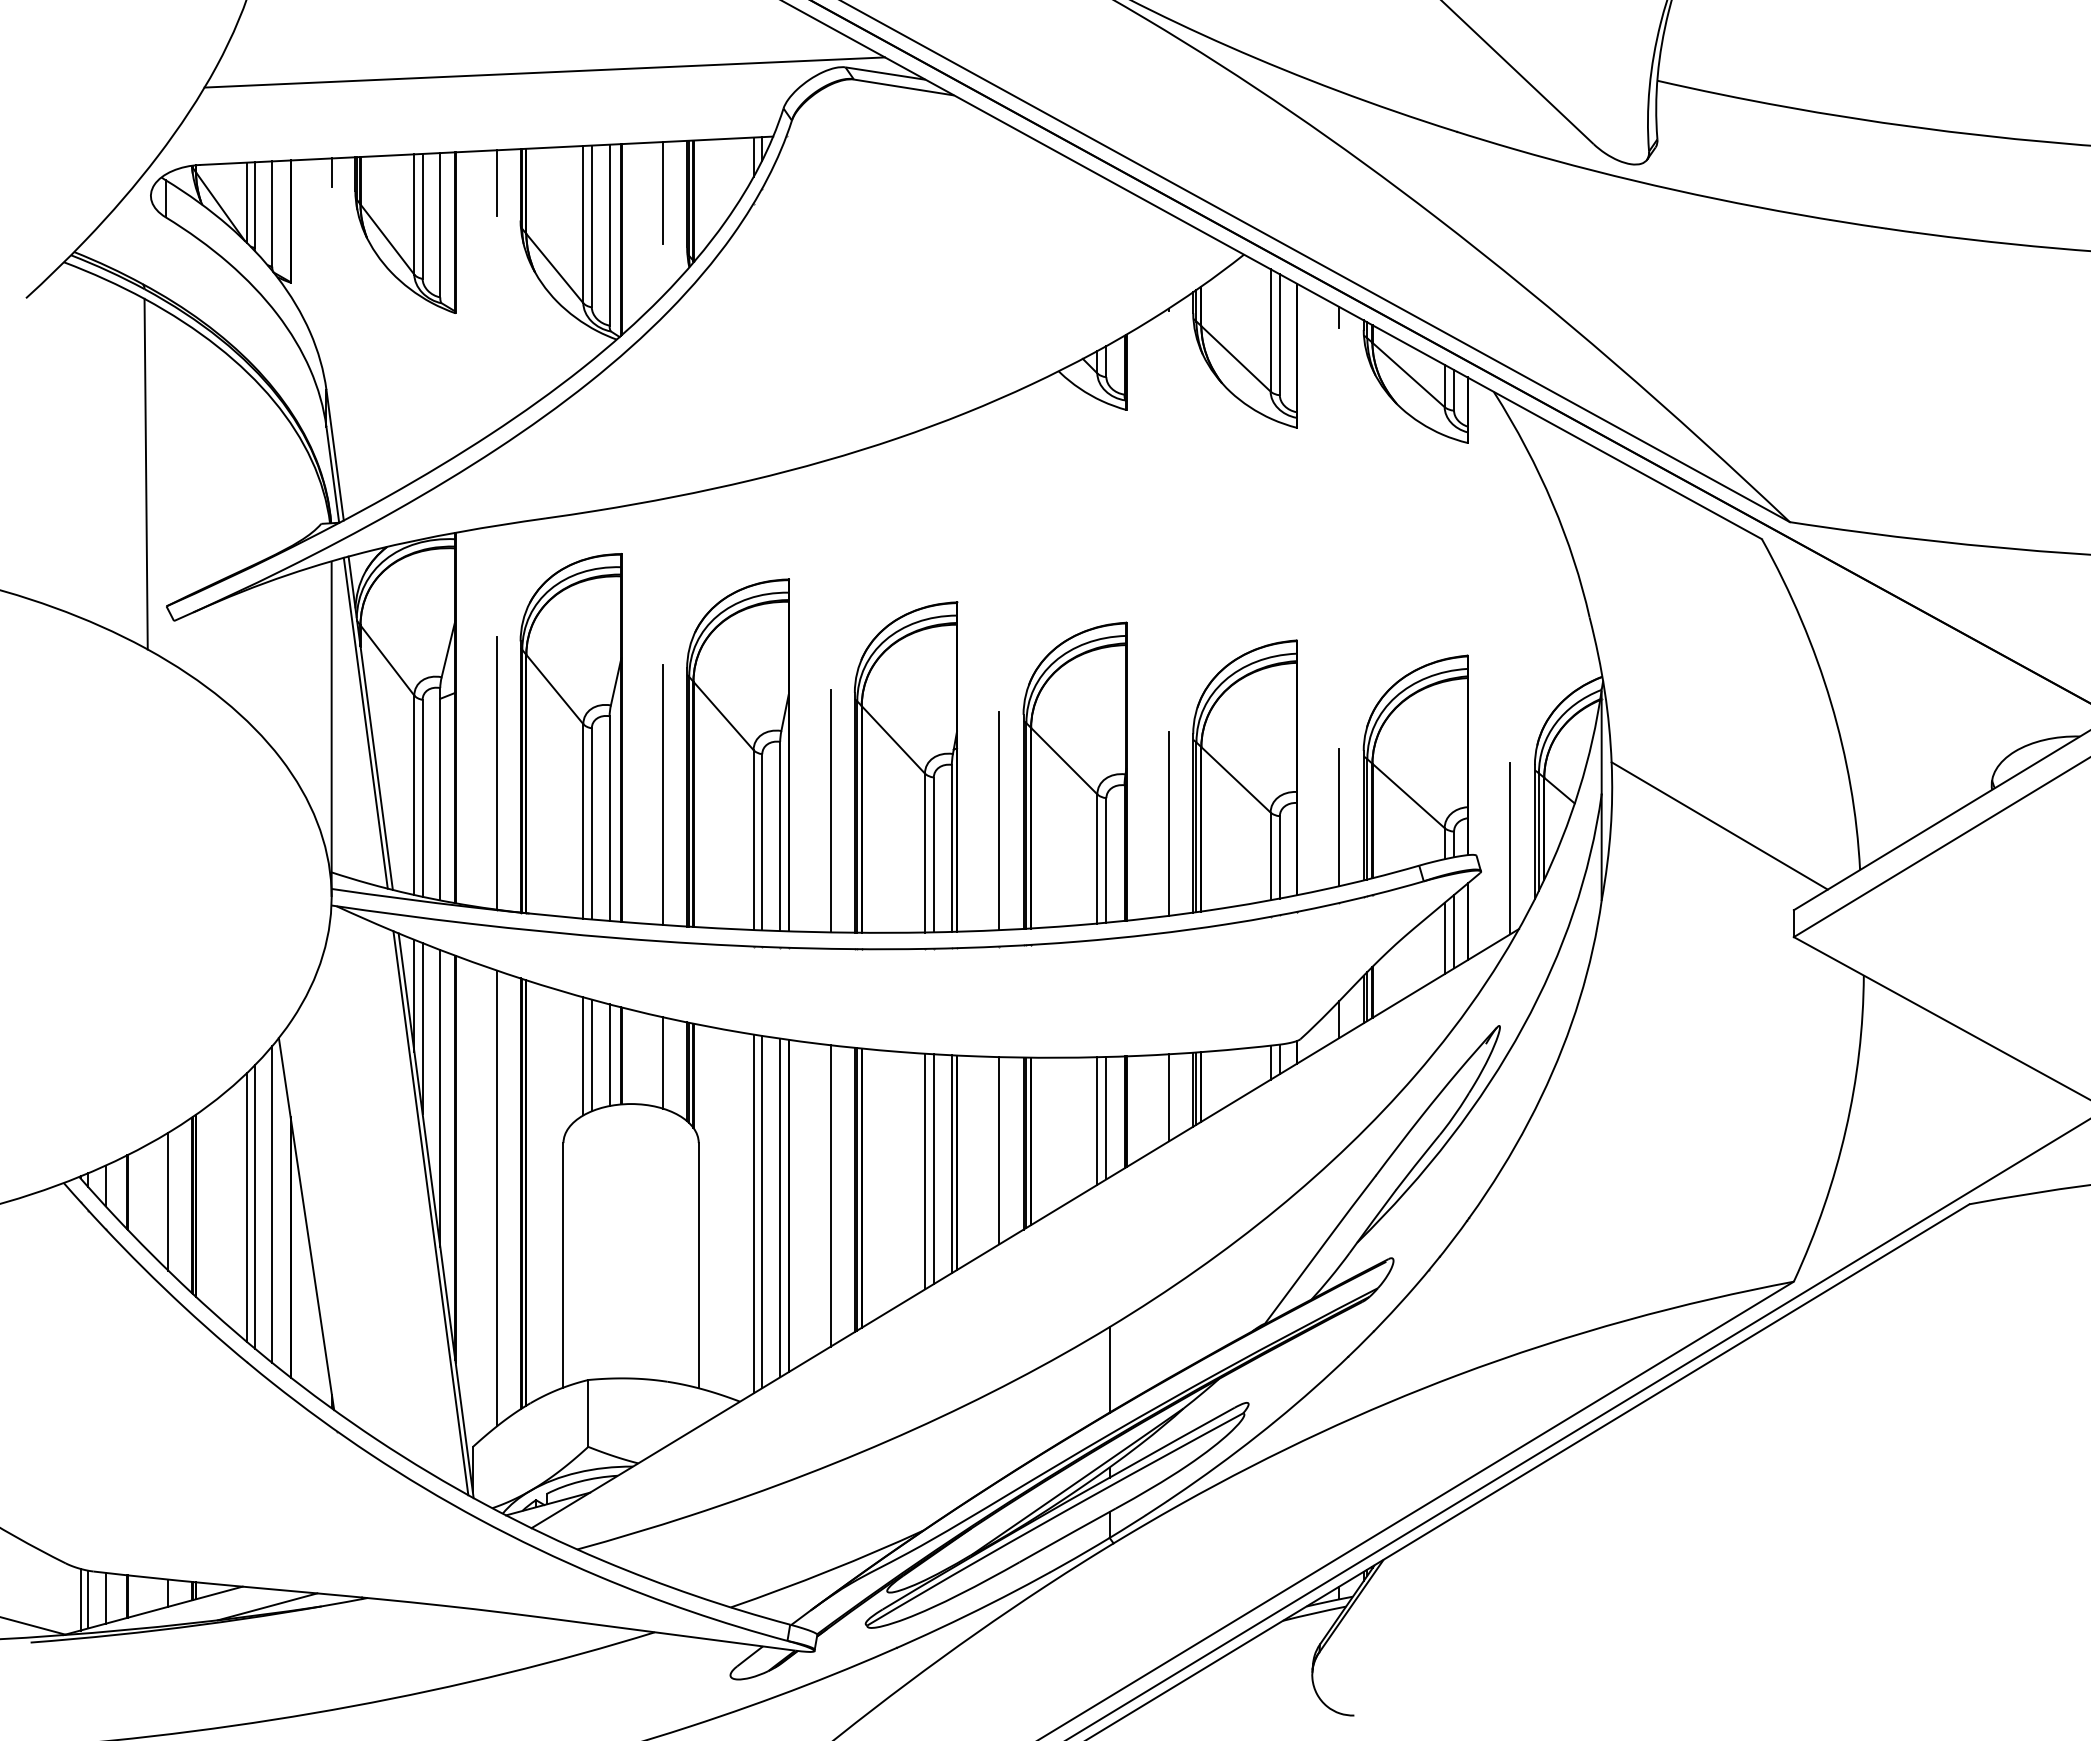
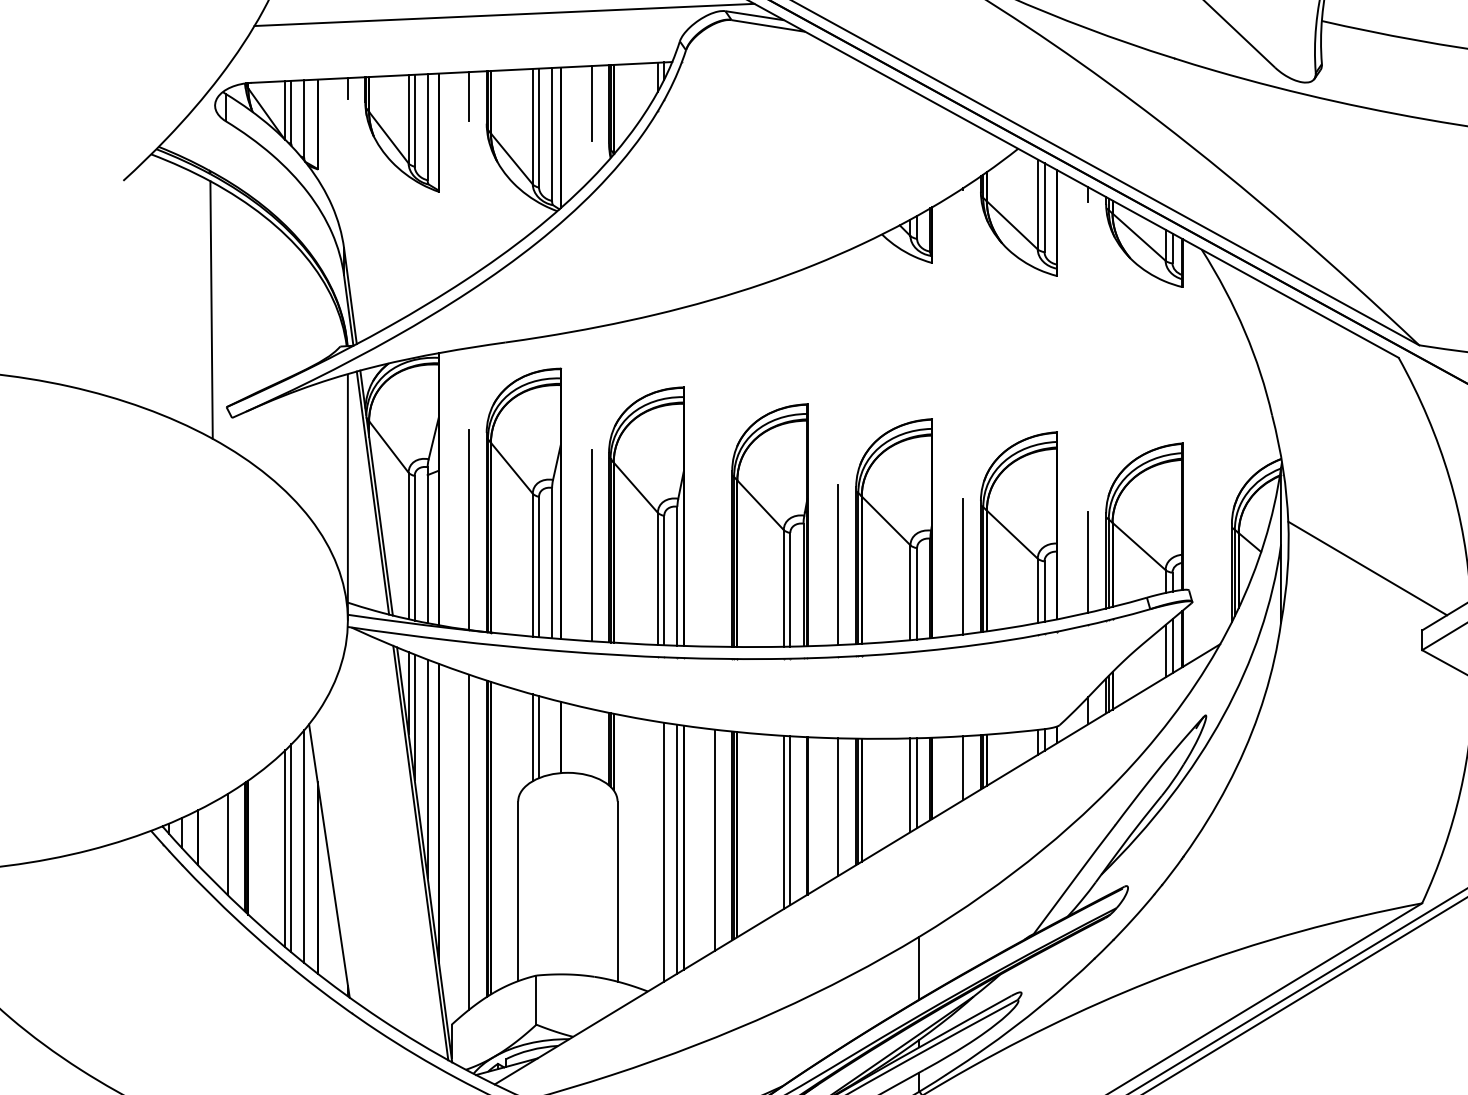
line: (830, 810) -> (714, 557), removed
line: (1510, 848) -> (1213, 585), removed
line: (609, 1055) -> (552, 737), removed
line: (663, 1062) -> (591, 742), removed
line: (951, 1164) -> (803, 817), removed
line: (753, 1213) -> (657, 853), removed

